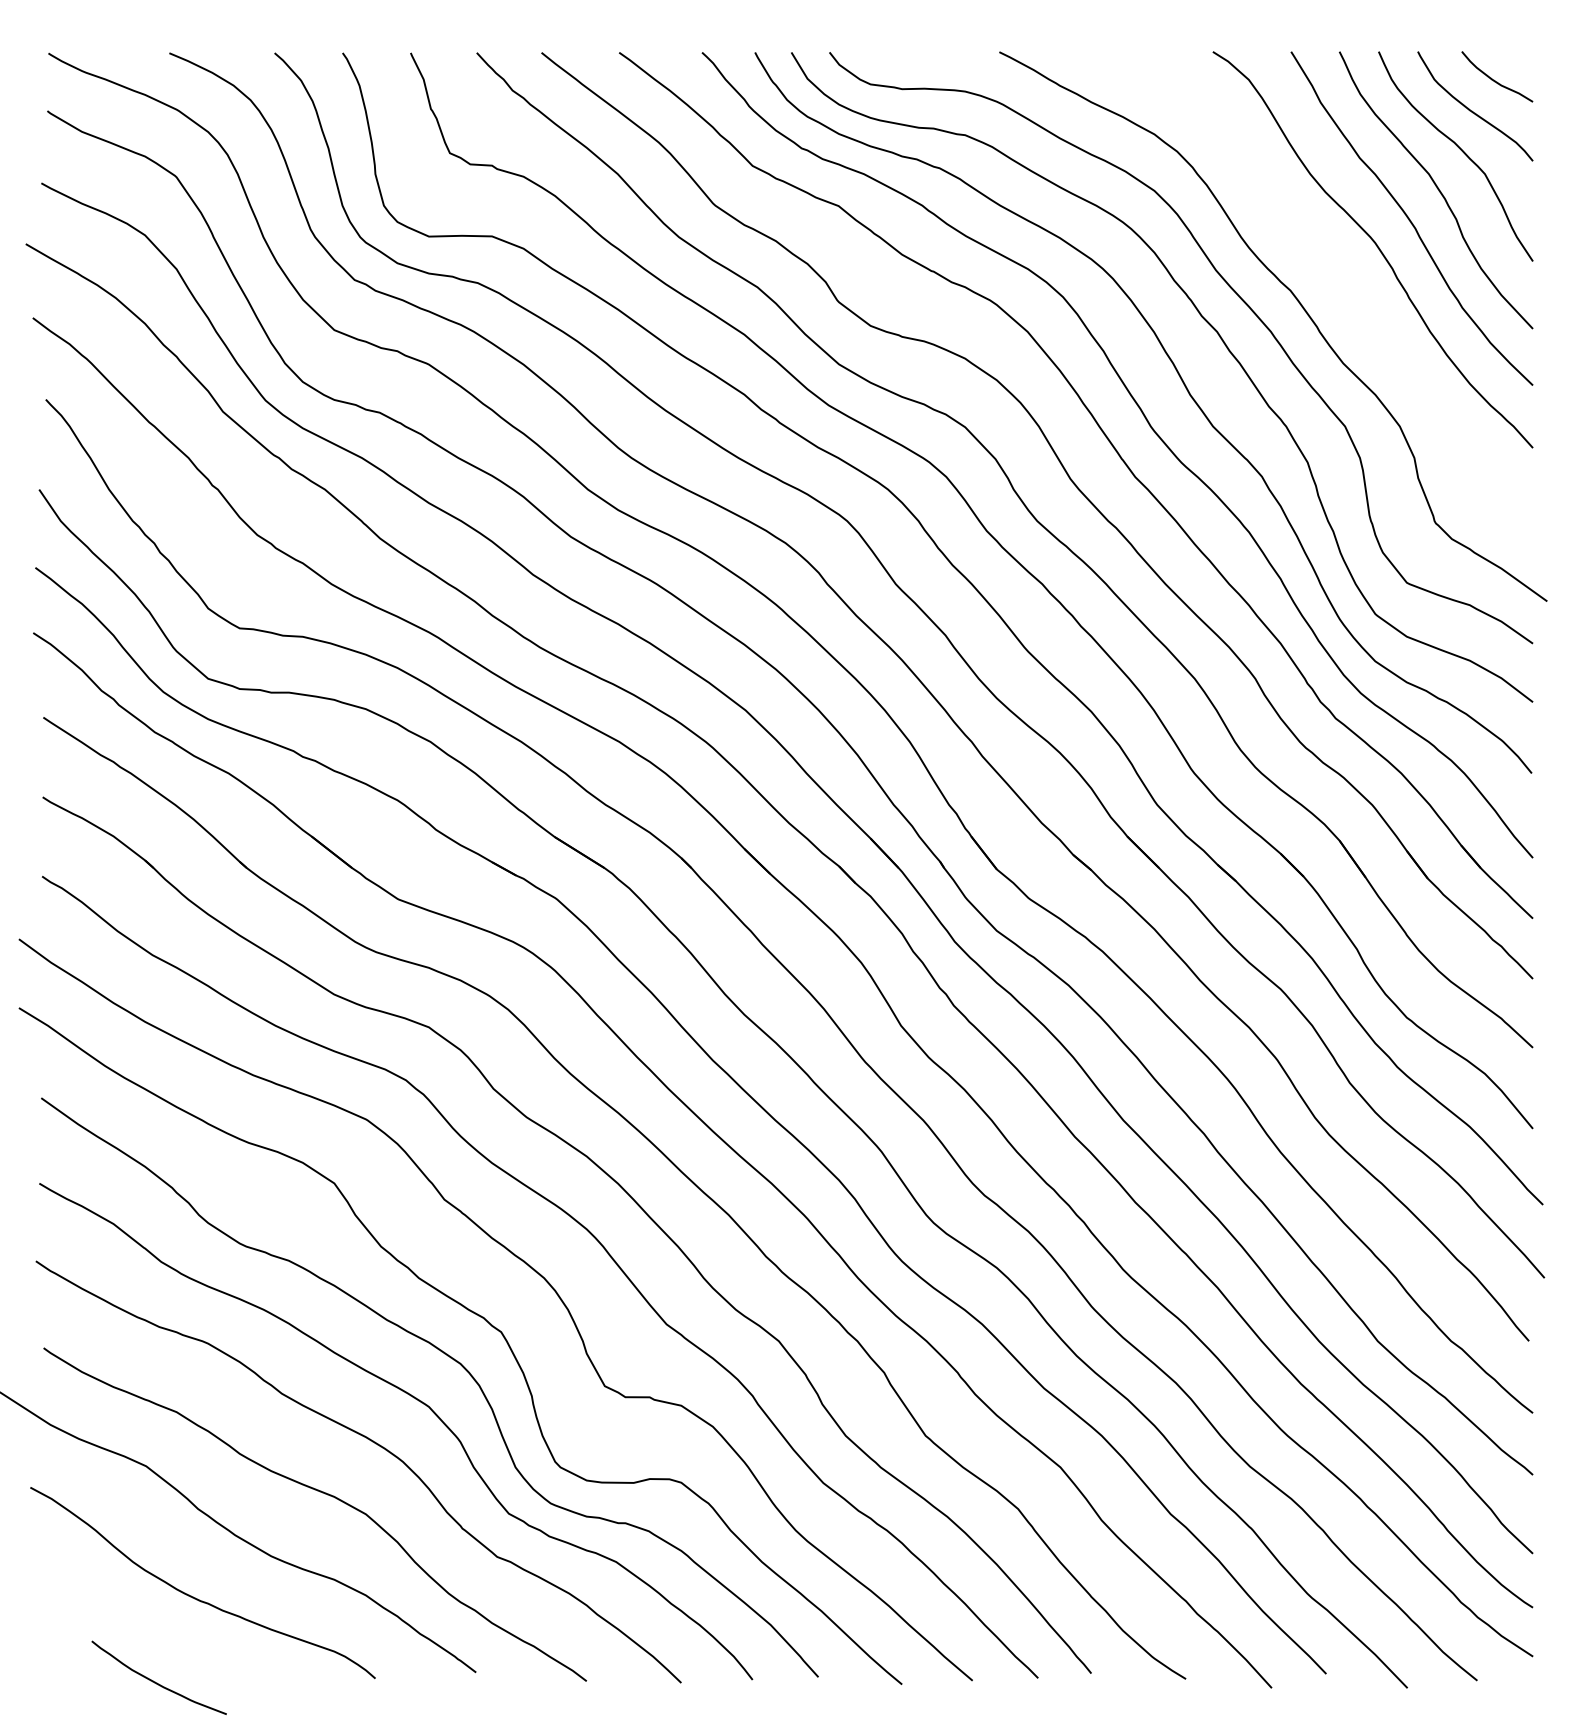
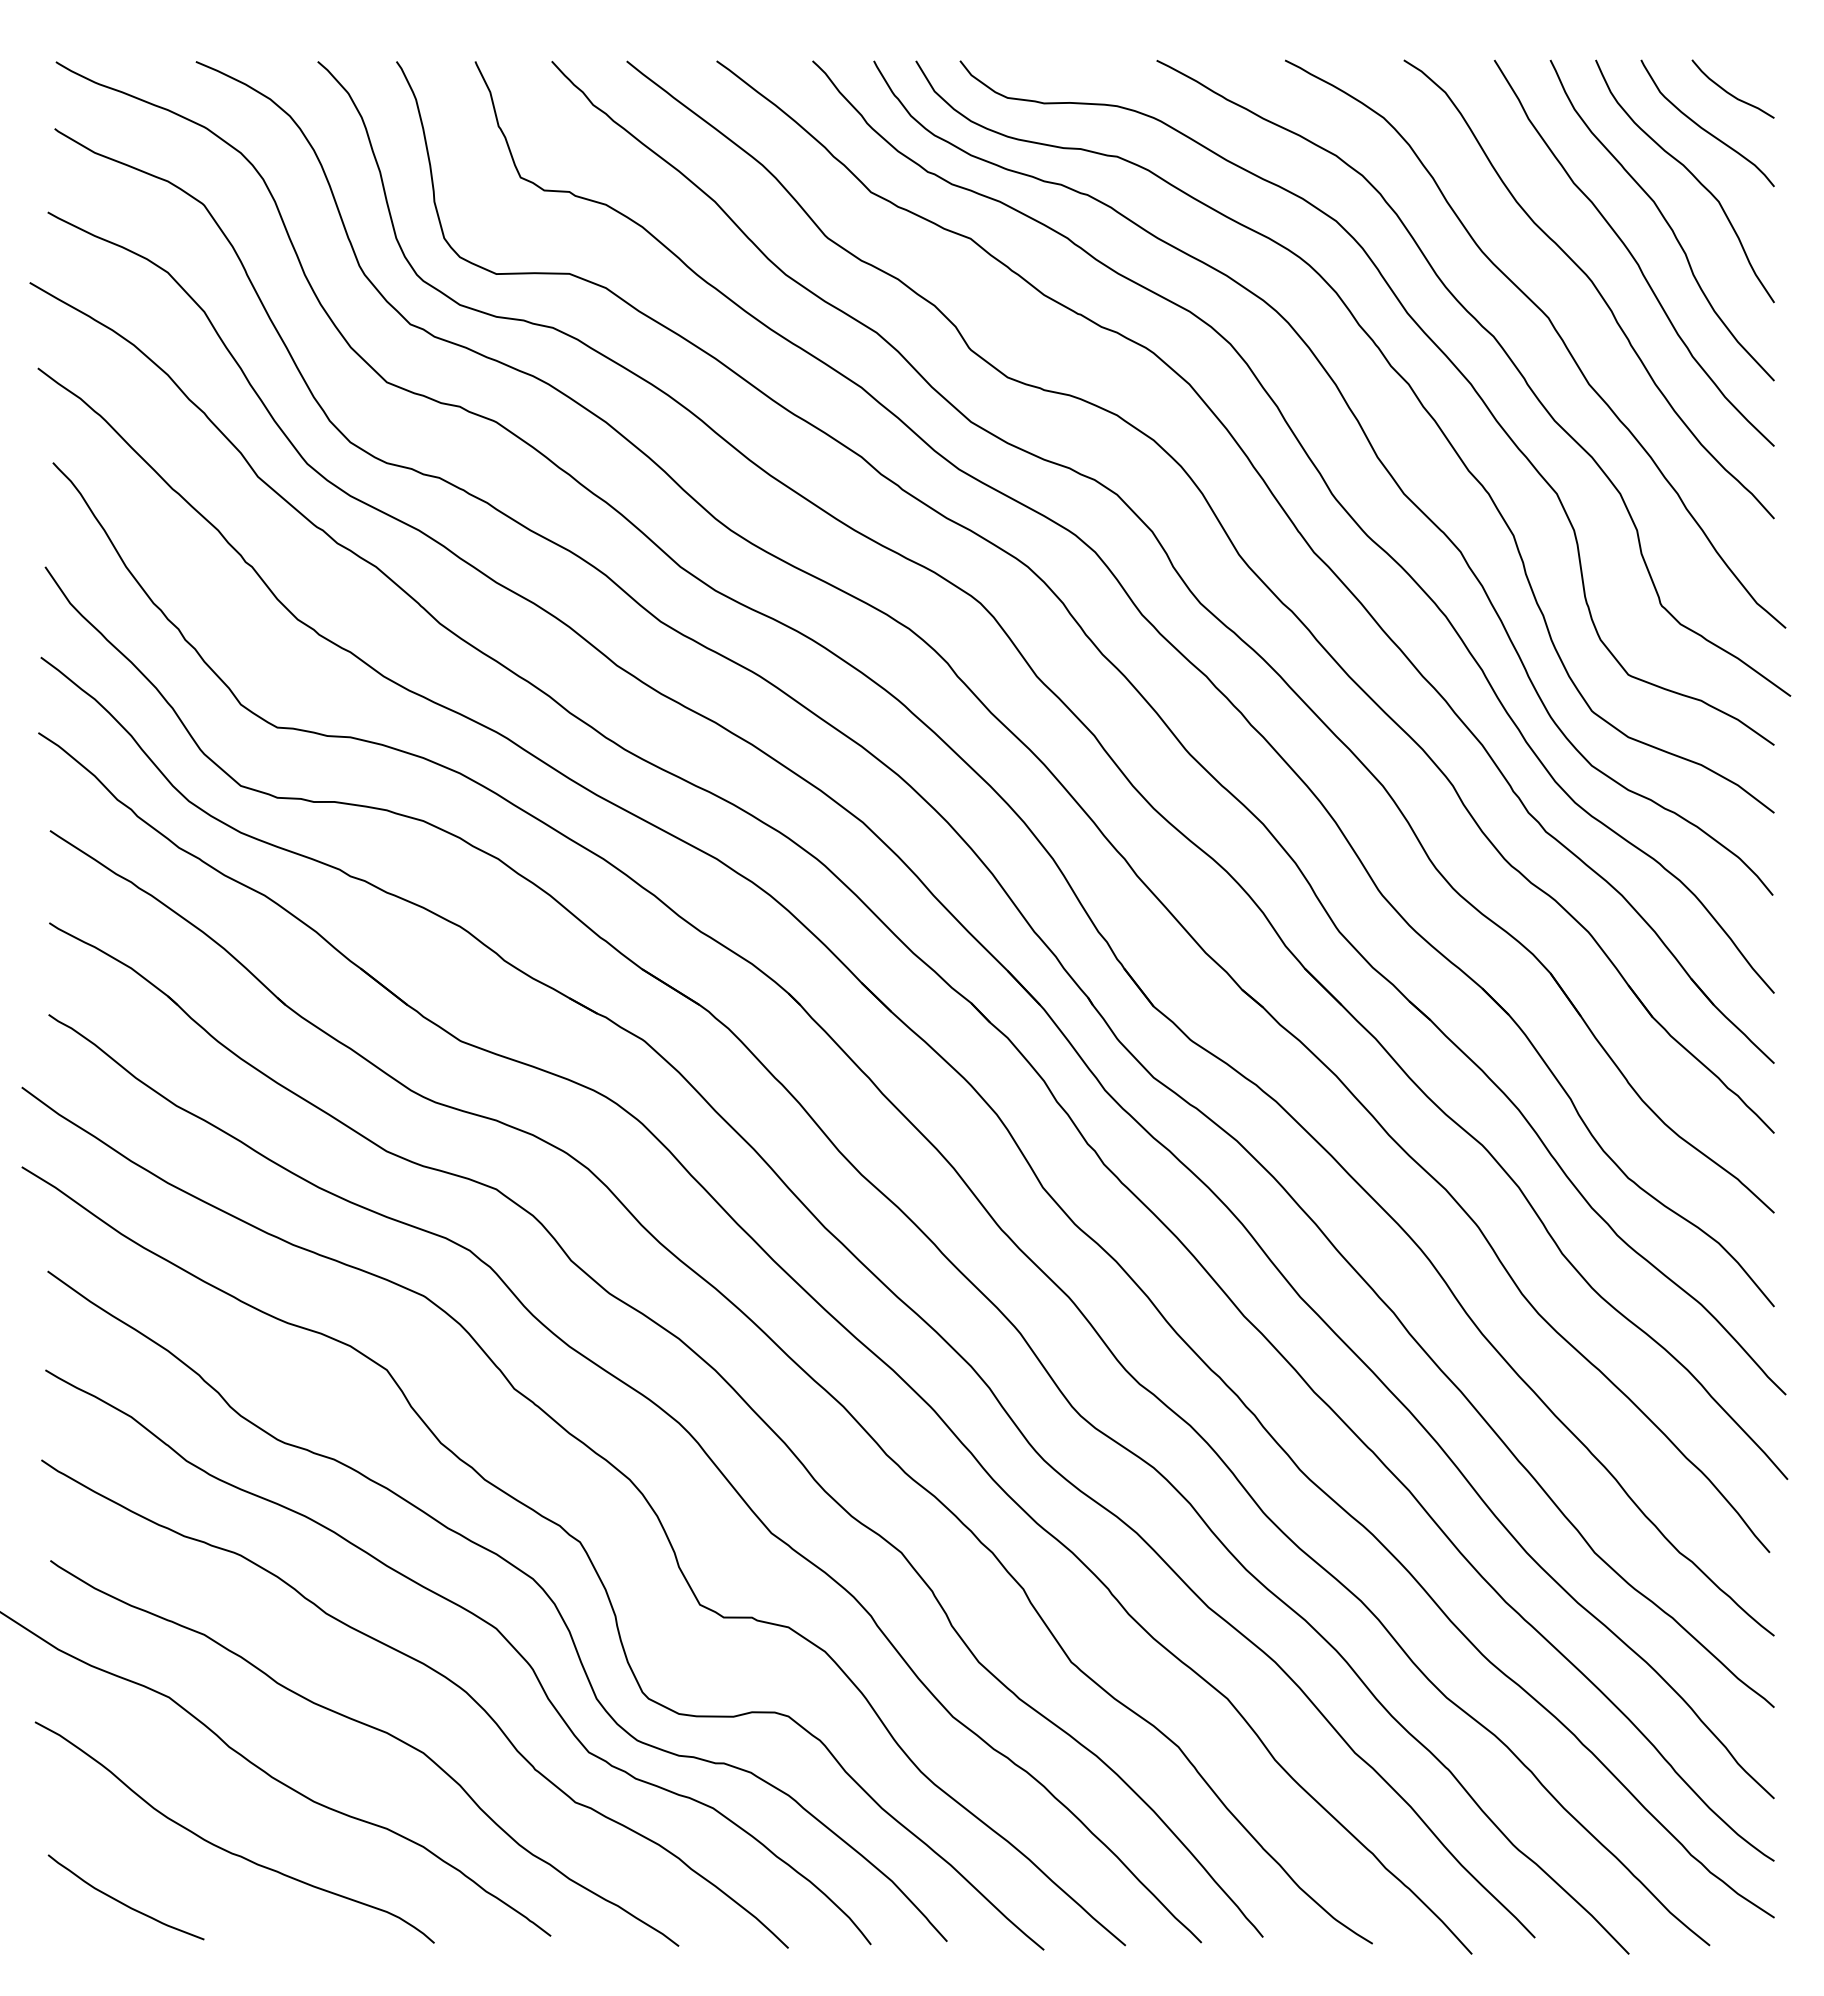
curve: (1343, 285) -> (1554, 330), added
curve: (155, 1681) -> (121, 1901), moved

